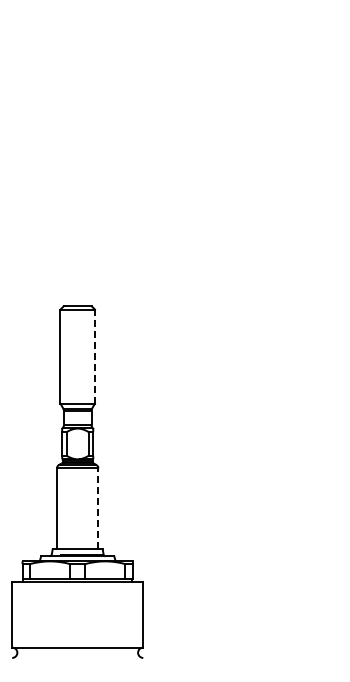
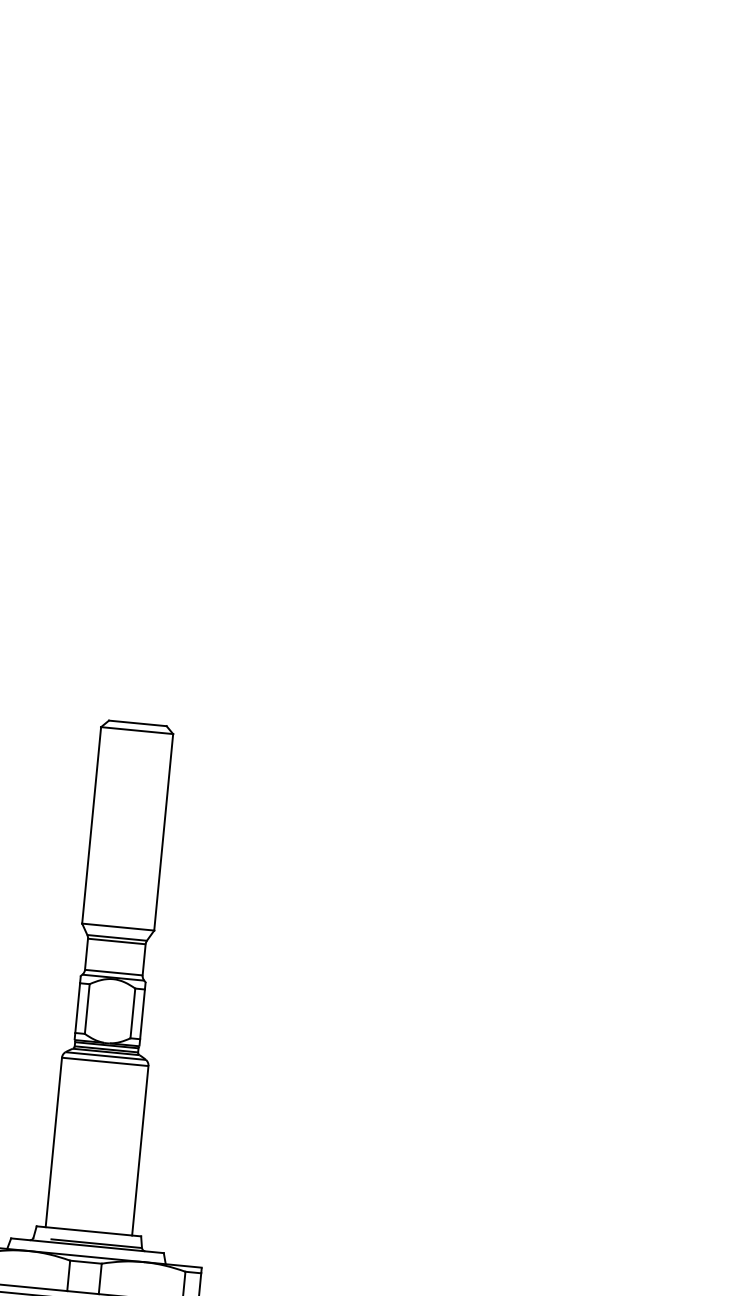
line: (94, 356) -> (162, 831), dashed -> solid
line: (98, 508) -> (140, 1150), dashed -> solid

